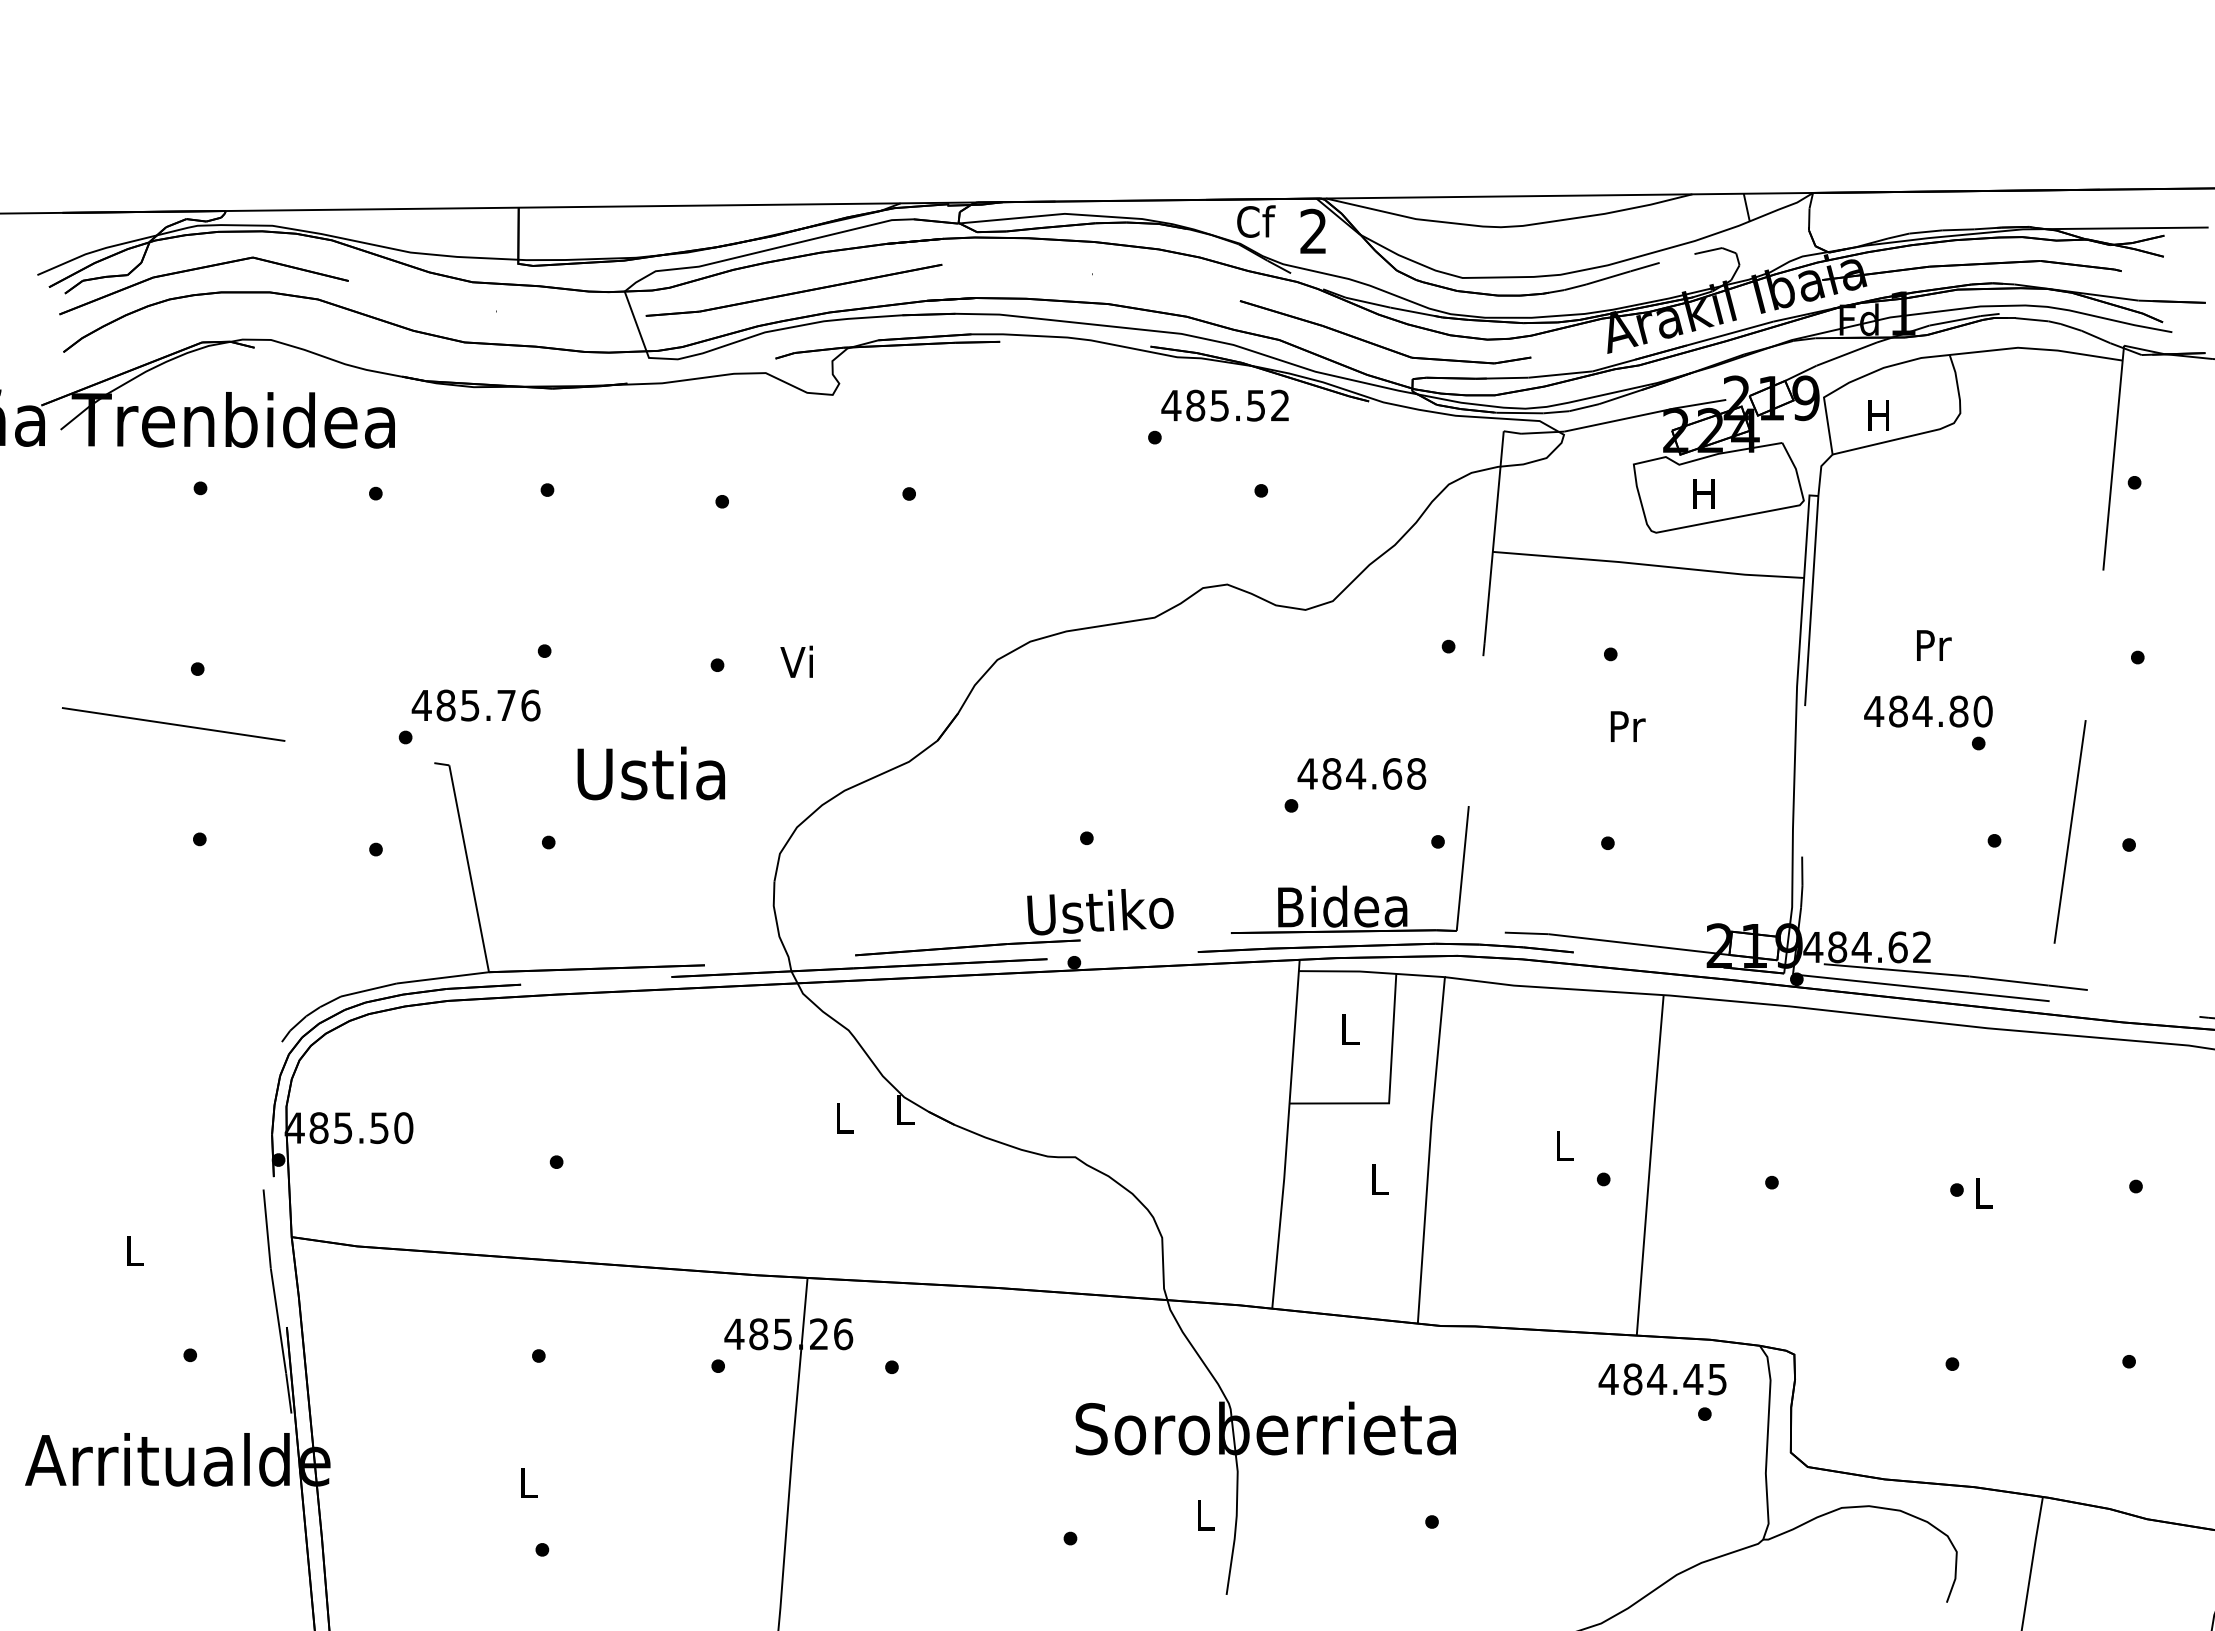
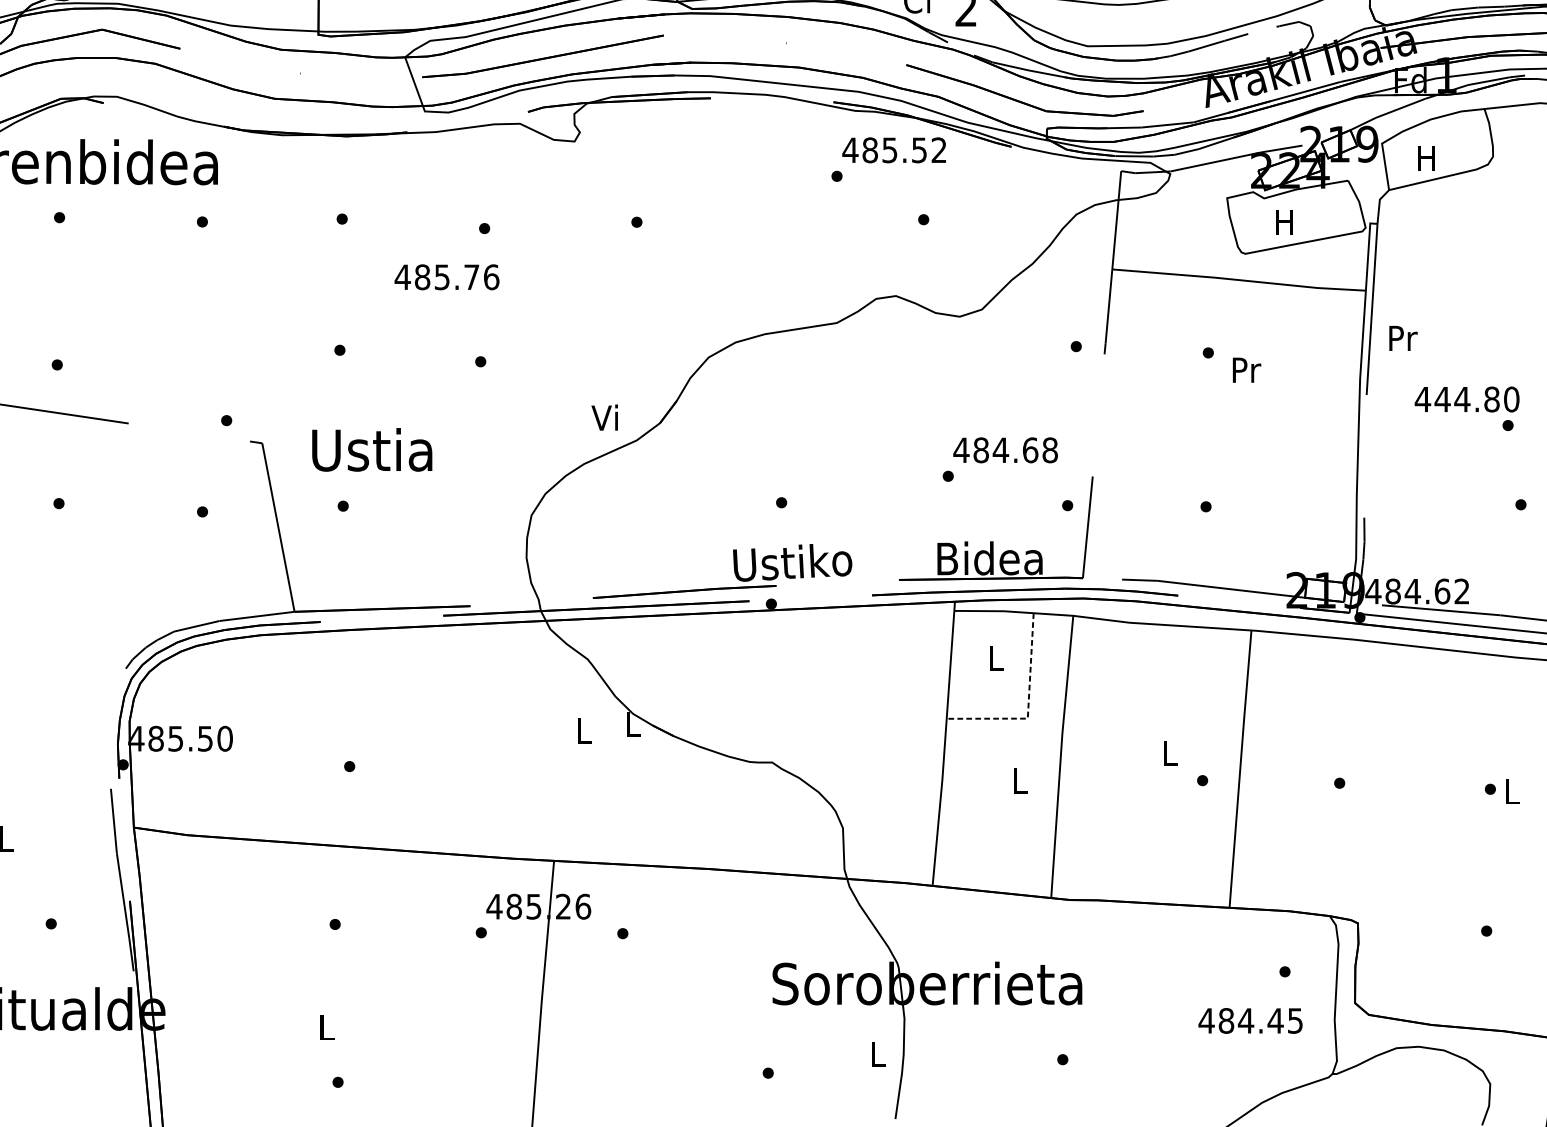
text: (1934, 645) -> (1403, 338), moved
text: (796, 661) -> (604, 417), moved
text: (475, 705) -> (446, 277), moved
text: (1898, 711) -> (1442, 399), 484.80 -> 444.80
text: (1627, 726) -> (1246, 370), moved
text: (650, 773) -> (371, 449), moved
line: (1389, 1089) -> (1028, 707), solid -> dashed
text: (1662, 1379) -> (1250, 1020), moved

